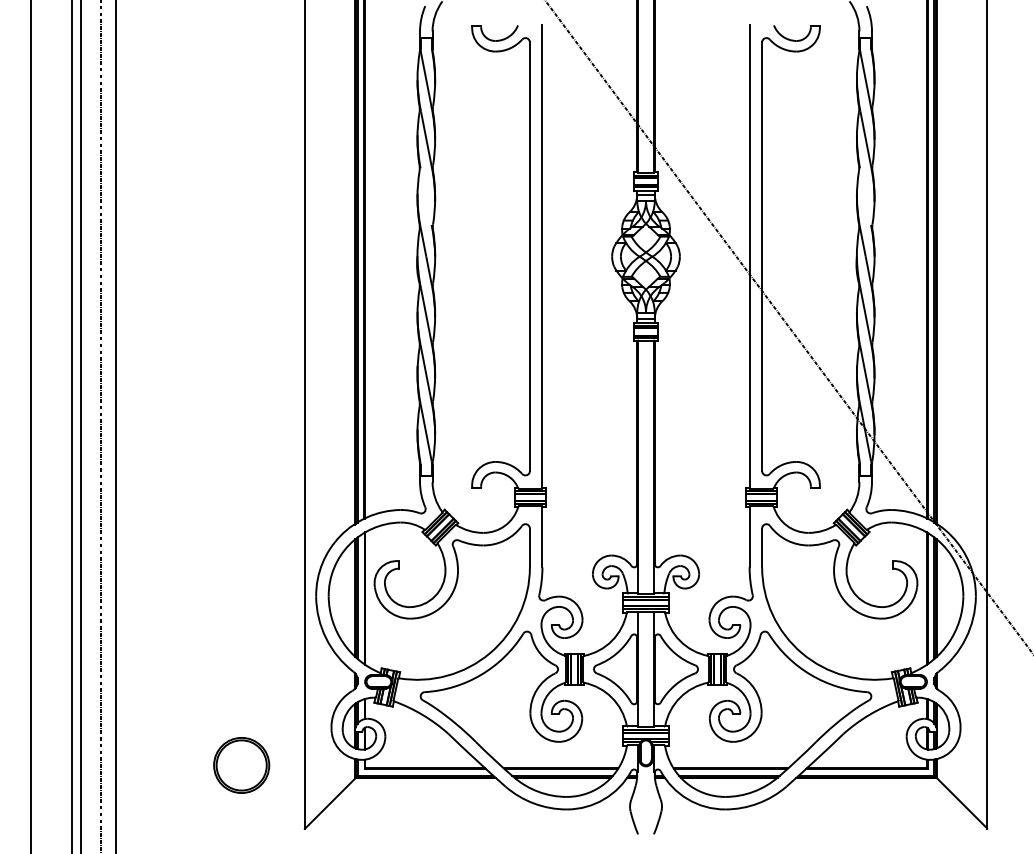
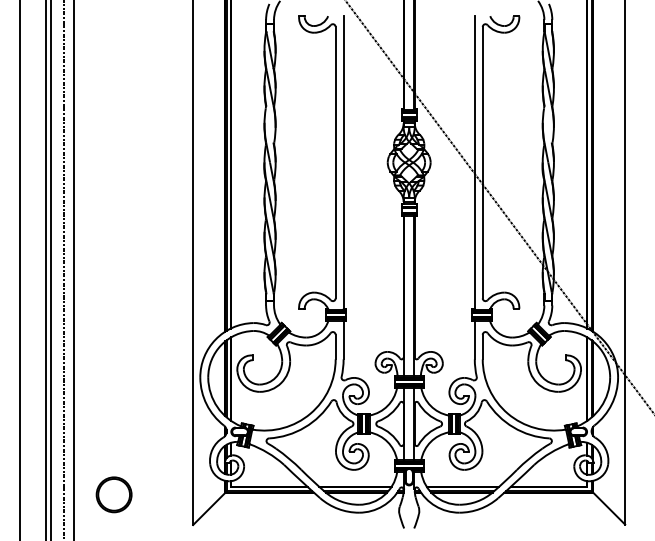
part: (240, 764) -> (113, 494), moved

